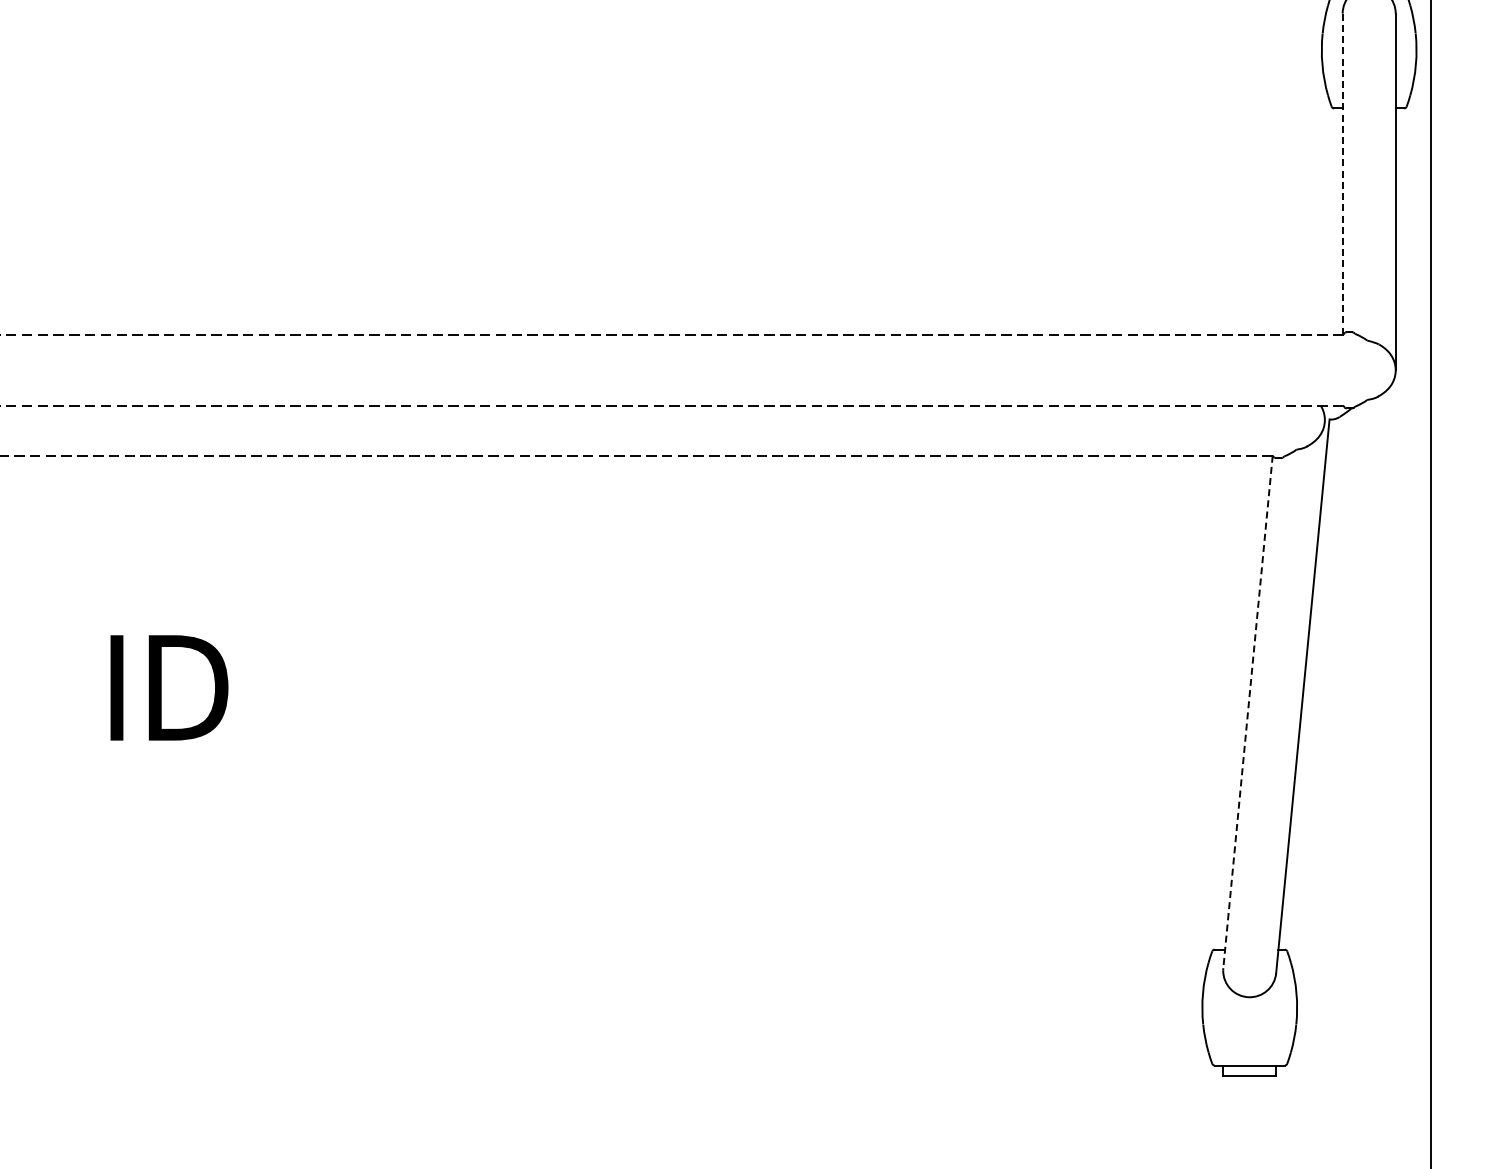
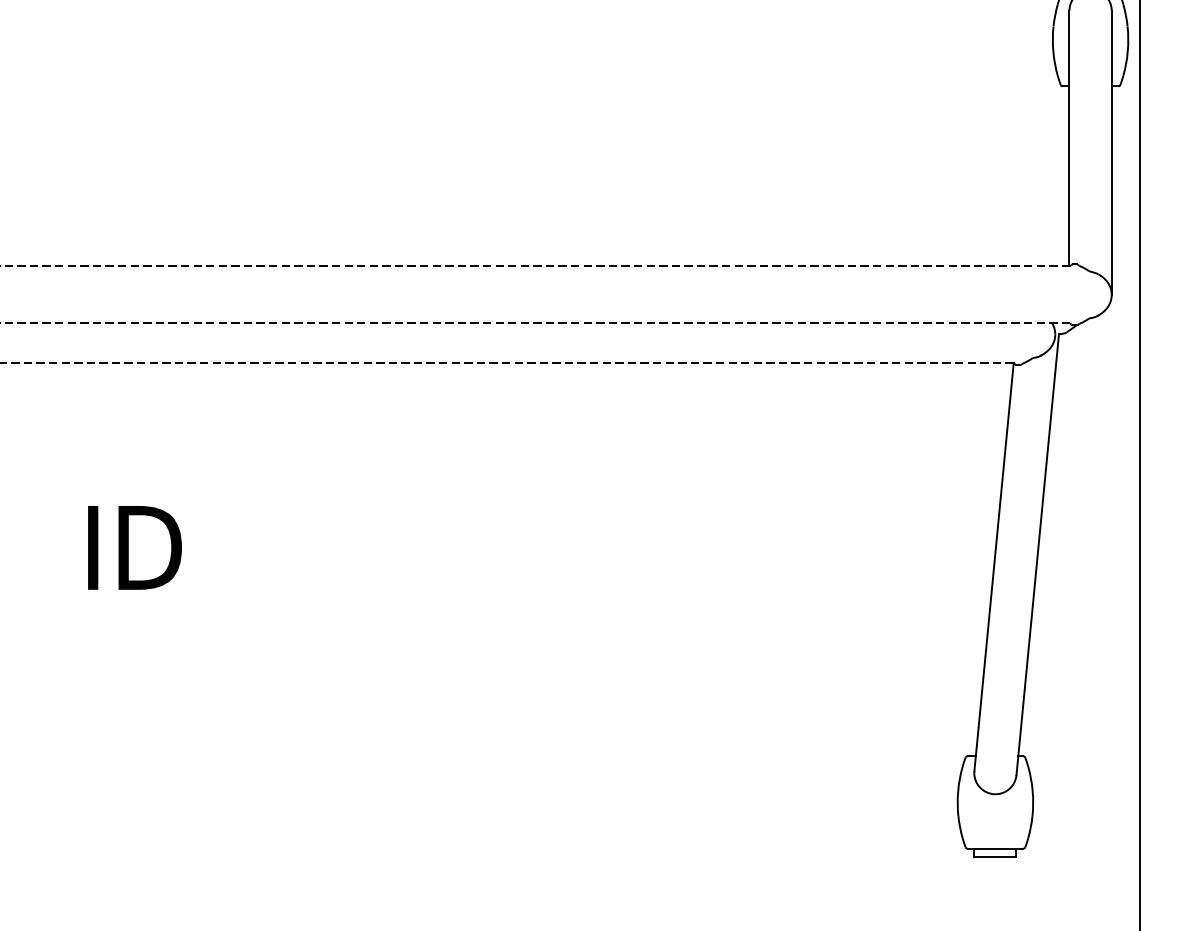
line: (1342, 173) -> (1069, 138), dashed -> solid
line: (1247, 712) -> (993, 567), dashed -> solid

